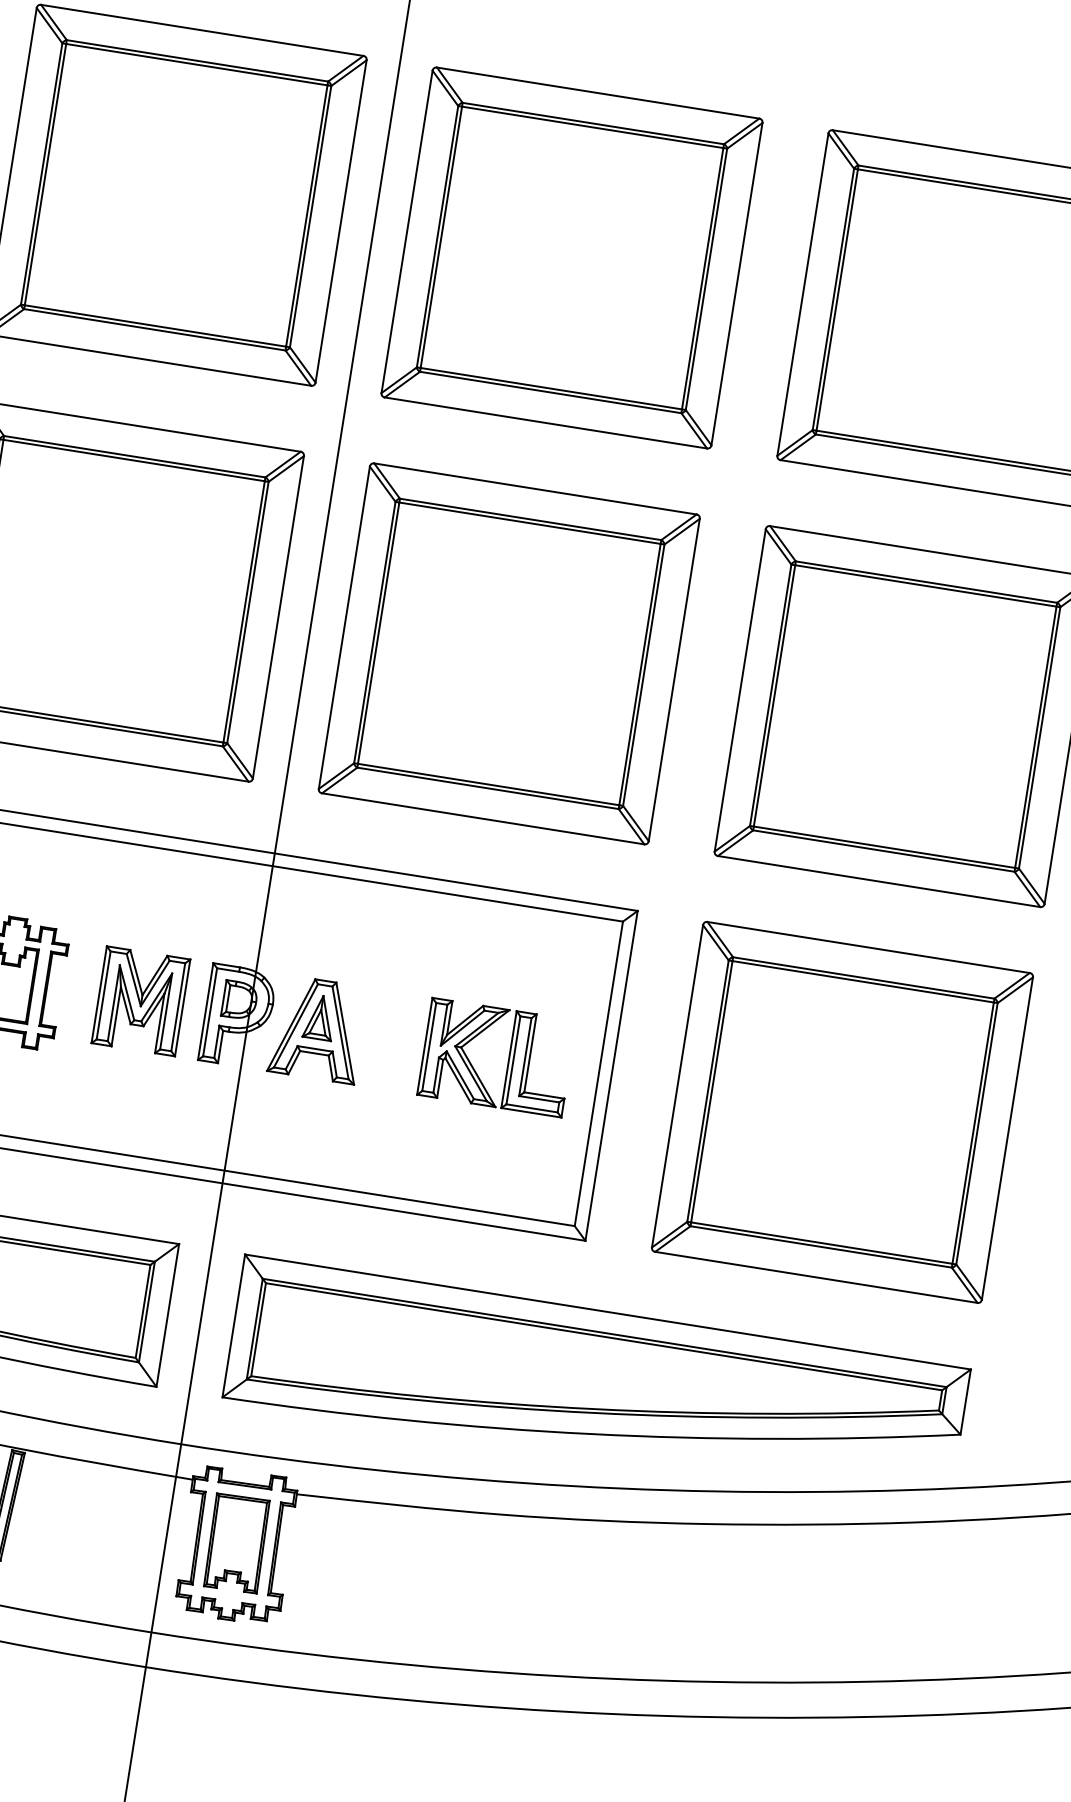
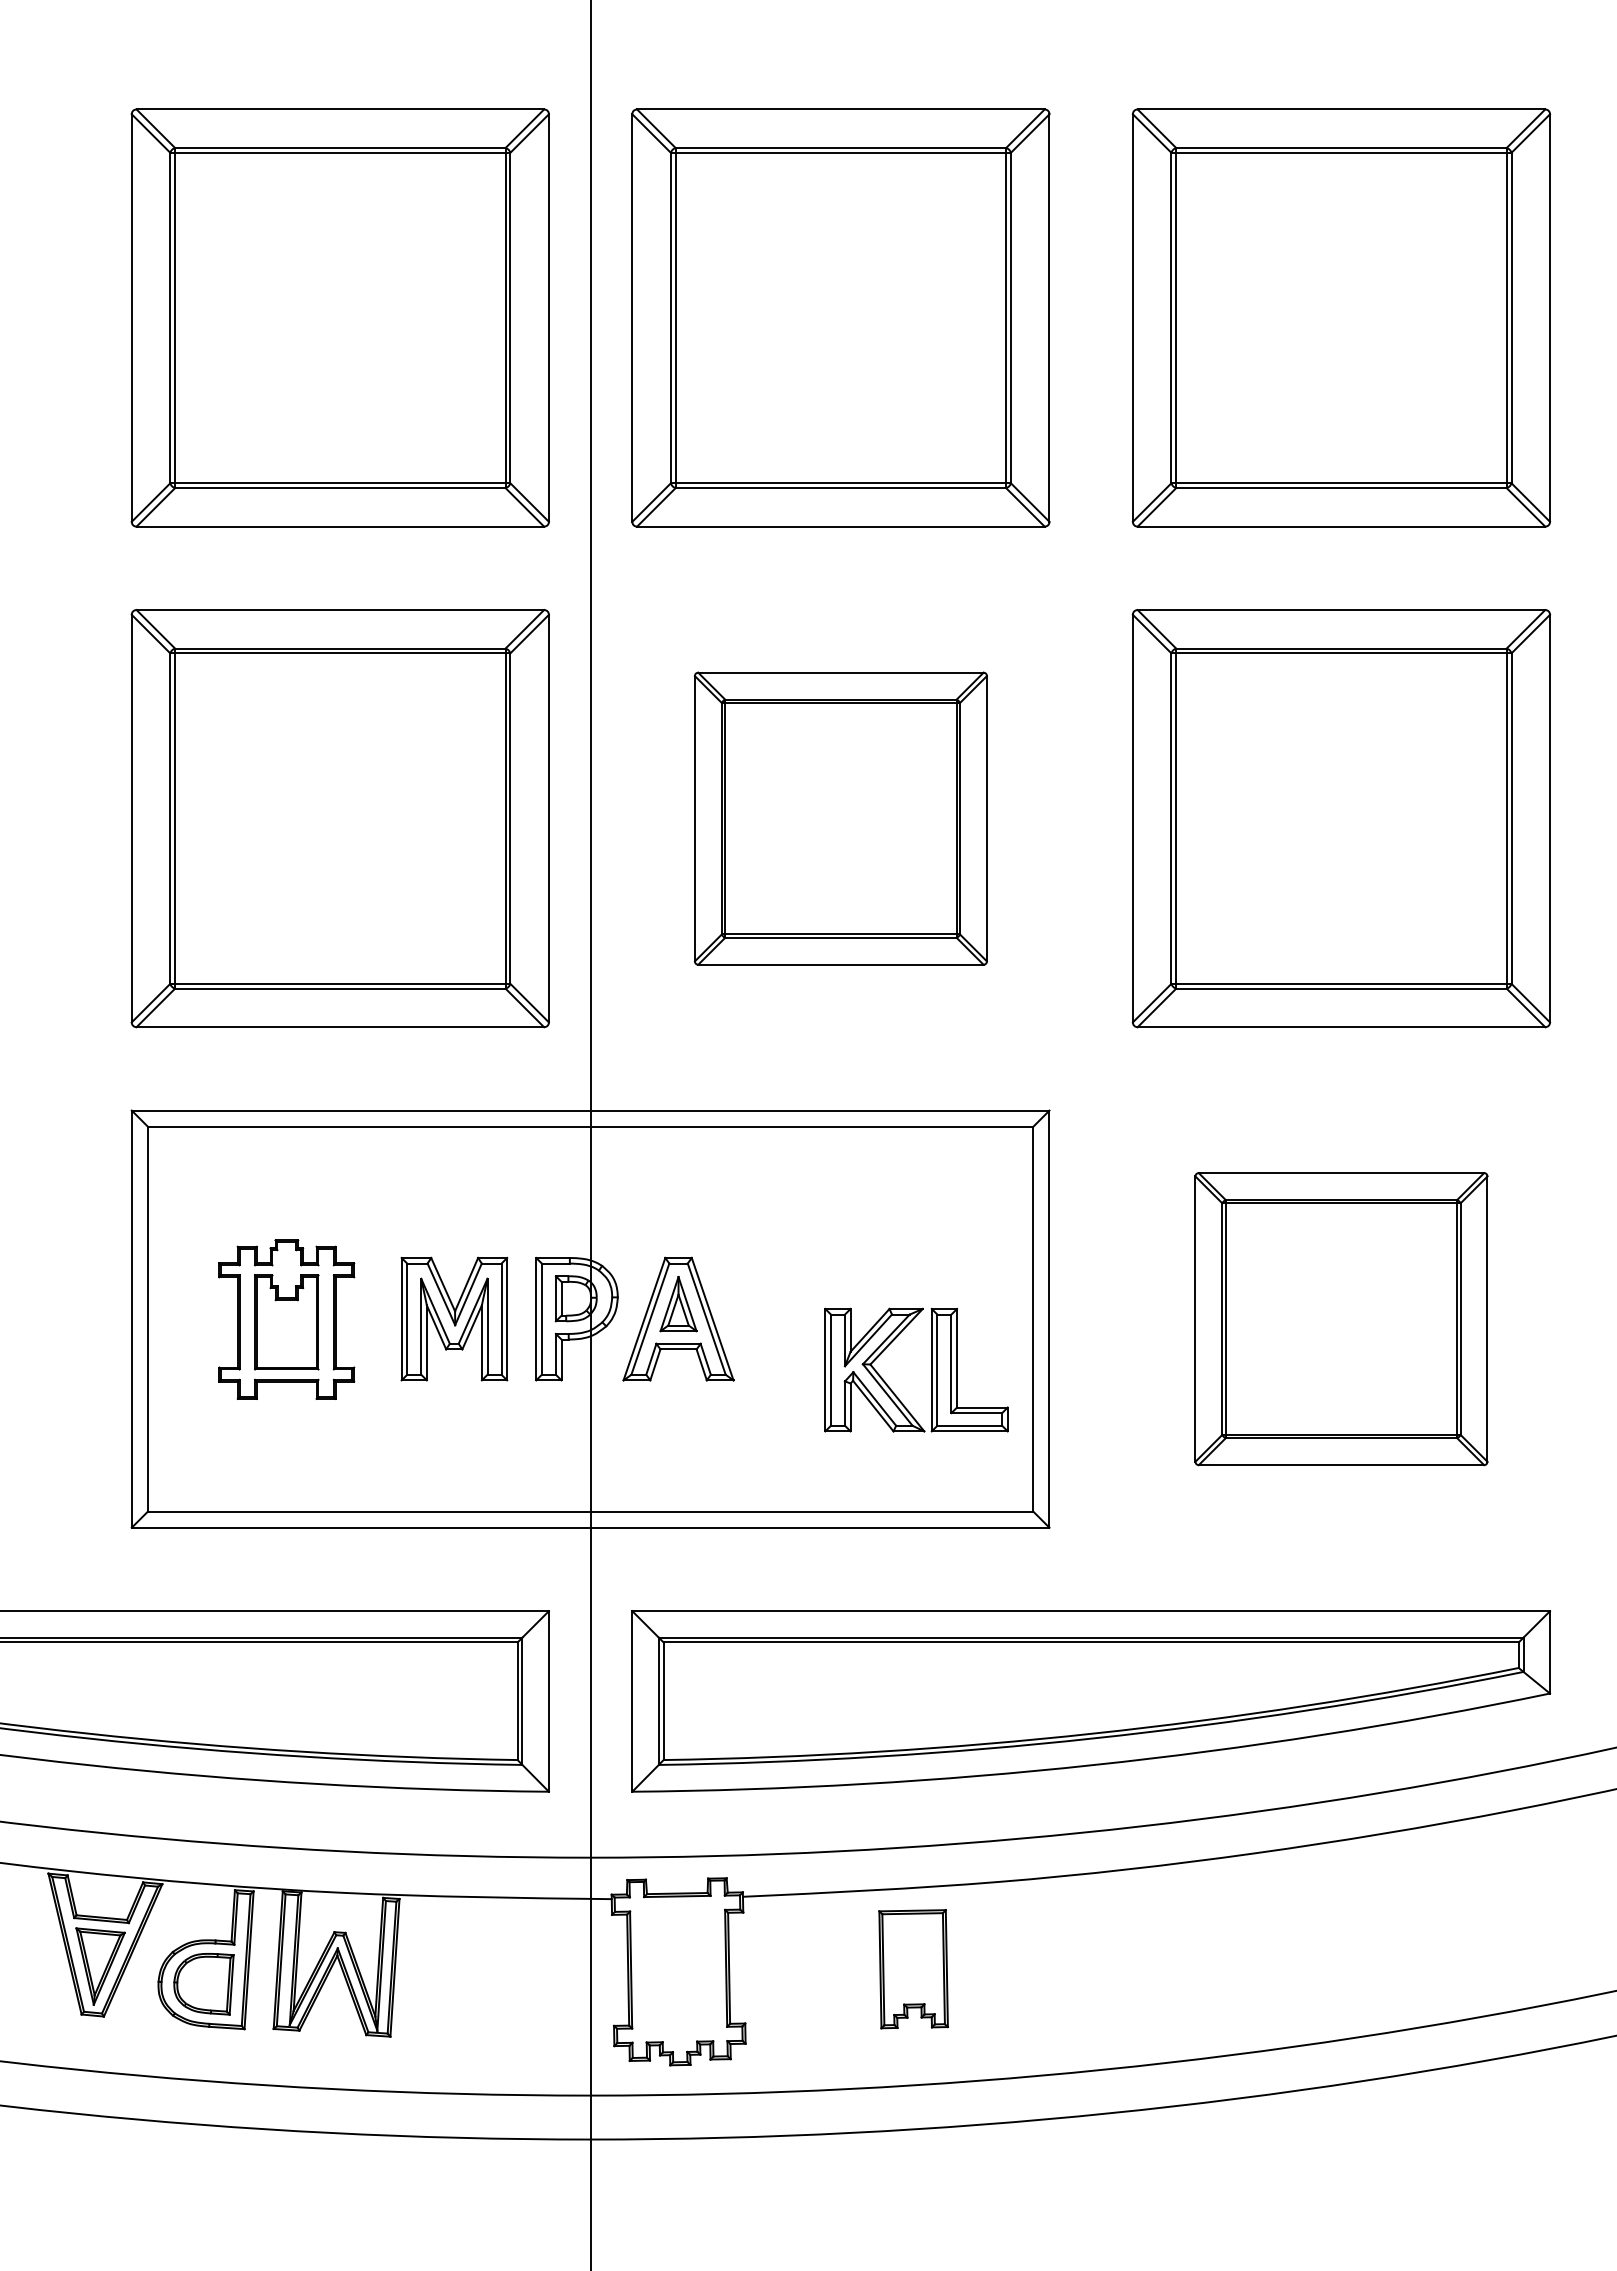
part: (509, 653) -> (840, 818), size x0.7
part: (508, 1059) -> (931, 1369), moved
part: (842, 1111) -> (1341, 1318), size x0.7
part: (236, 1543) -> (913, 1969), moved

